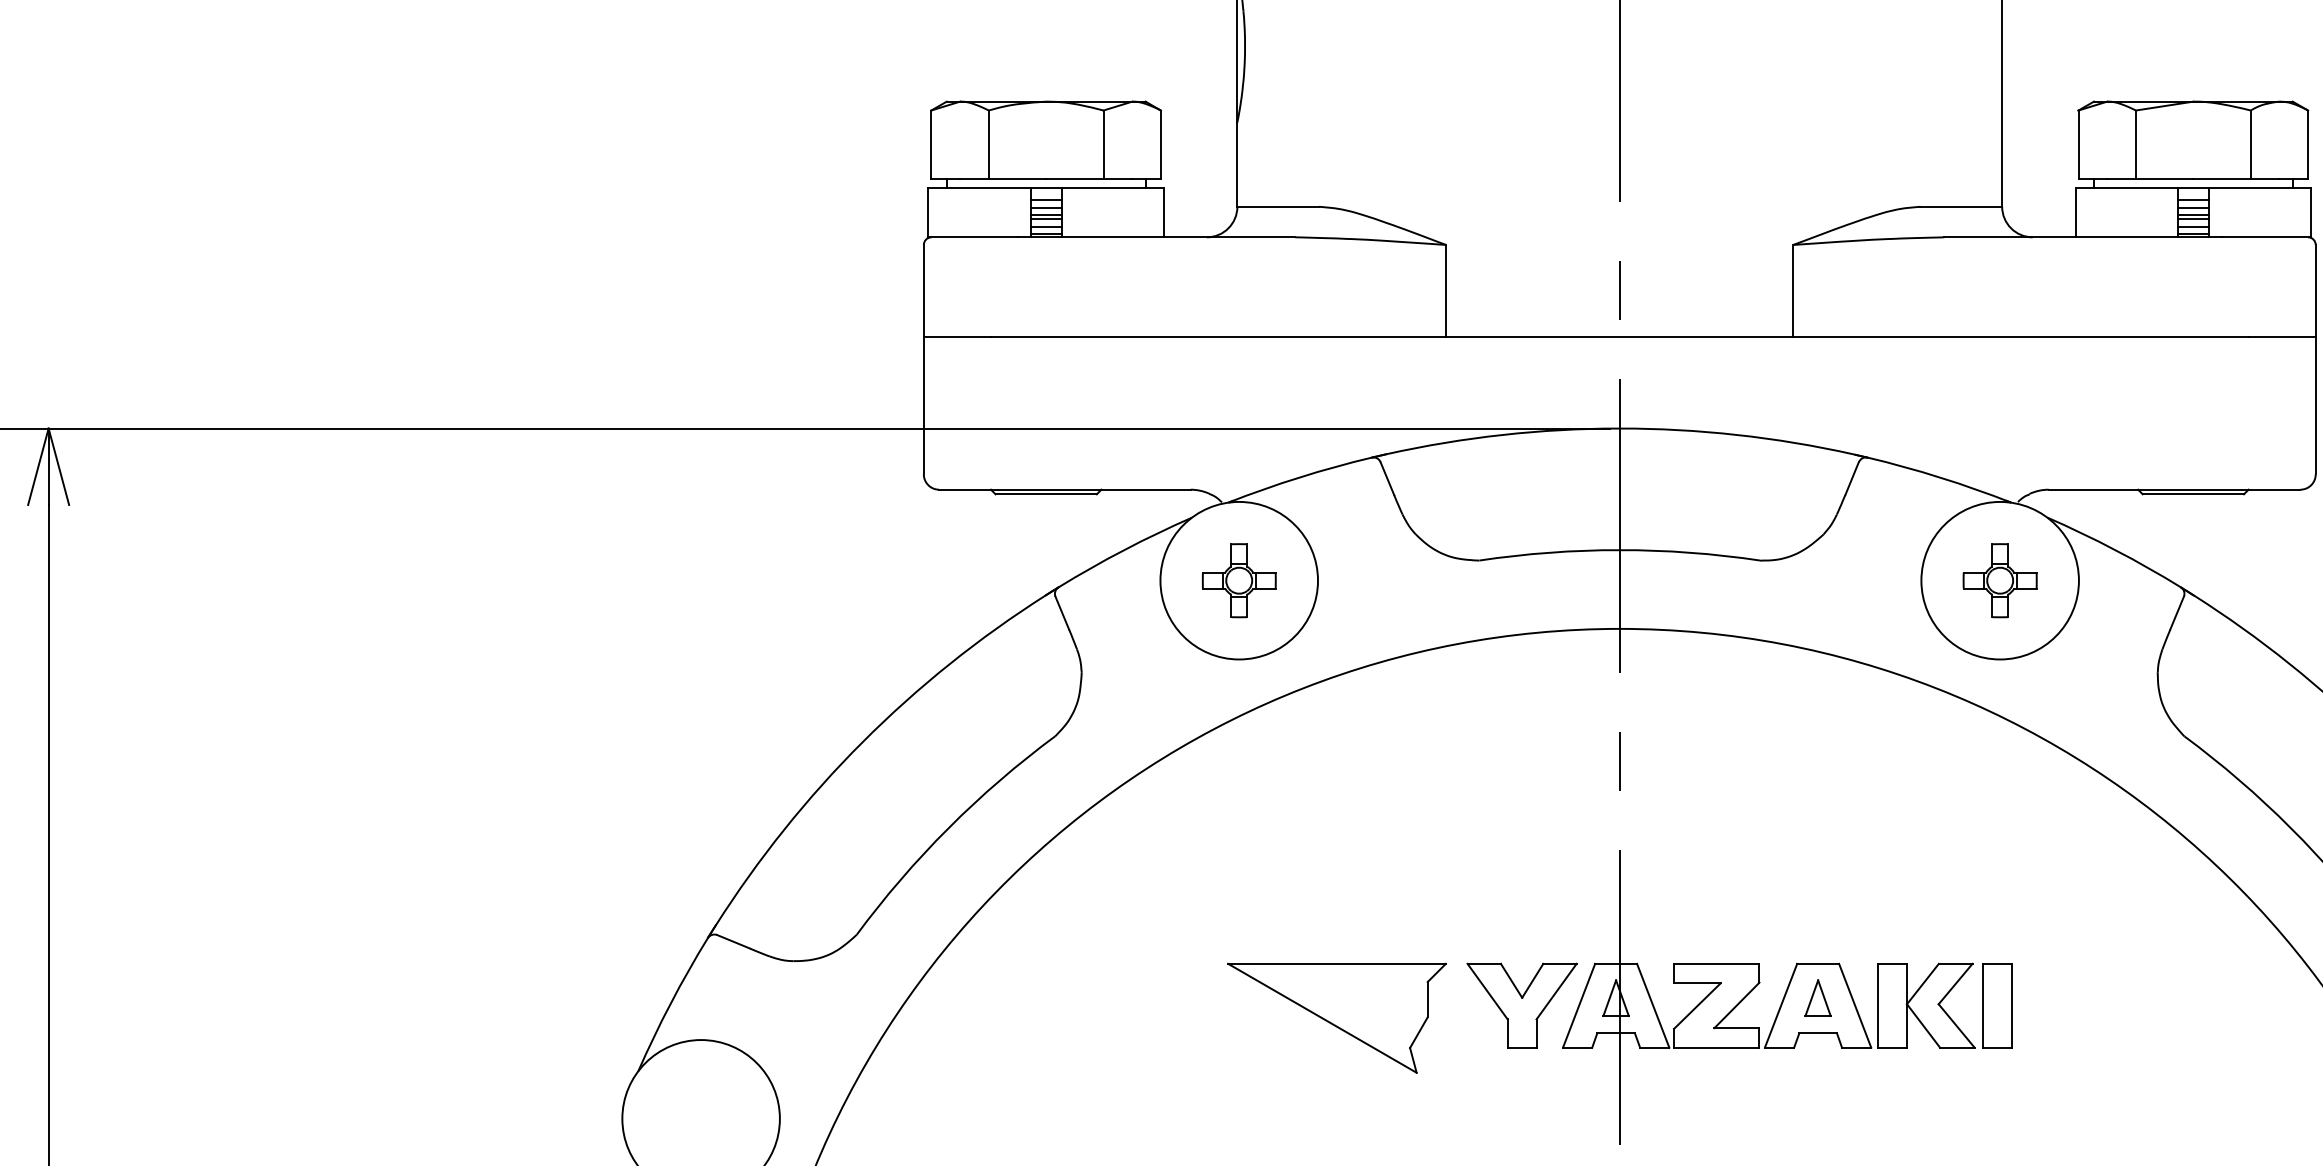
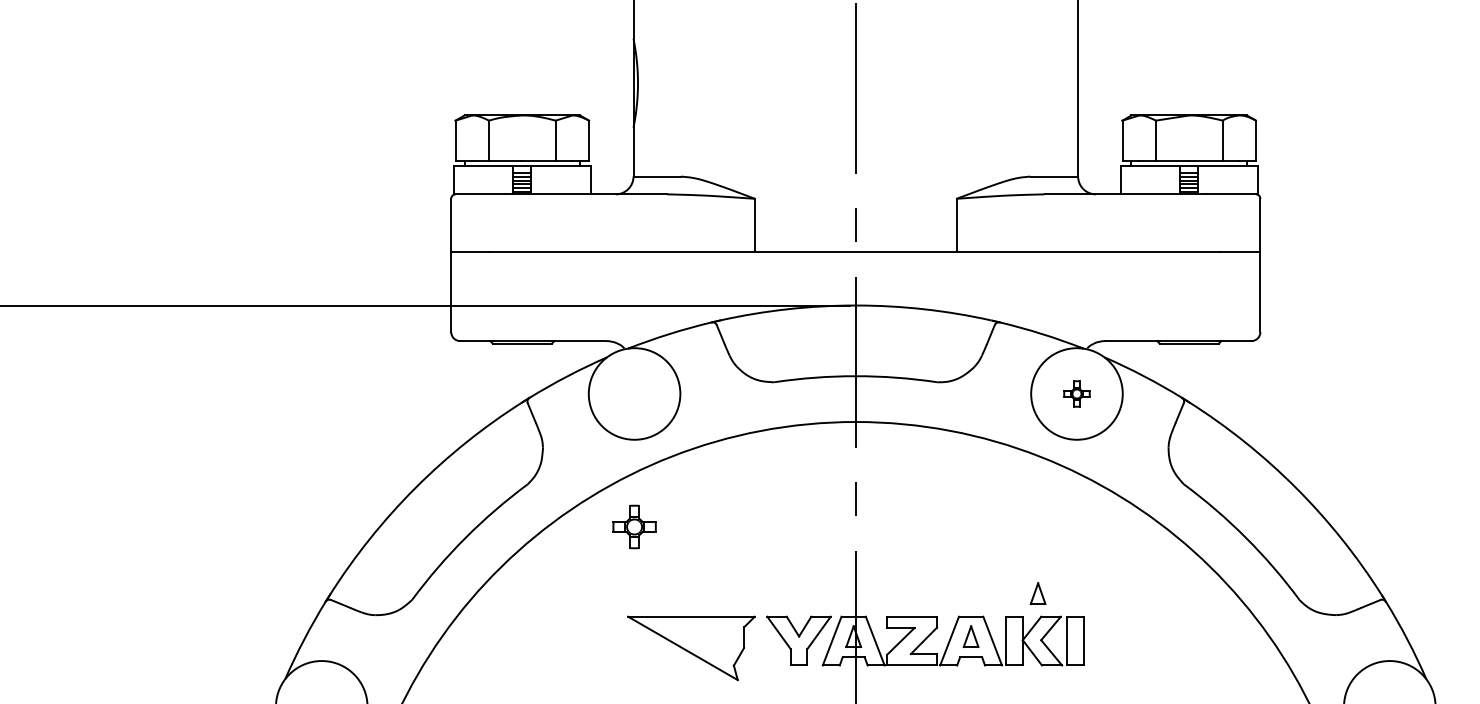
part: (1239, 579) -> (634, 526), moved
part: (1999, 579) -> (1076, 393), size x0.6
part: (1932, 923) -> (1037, 593), added

